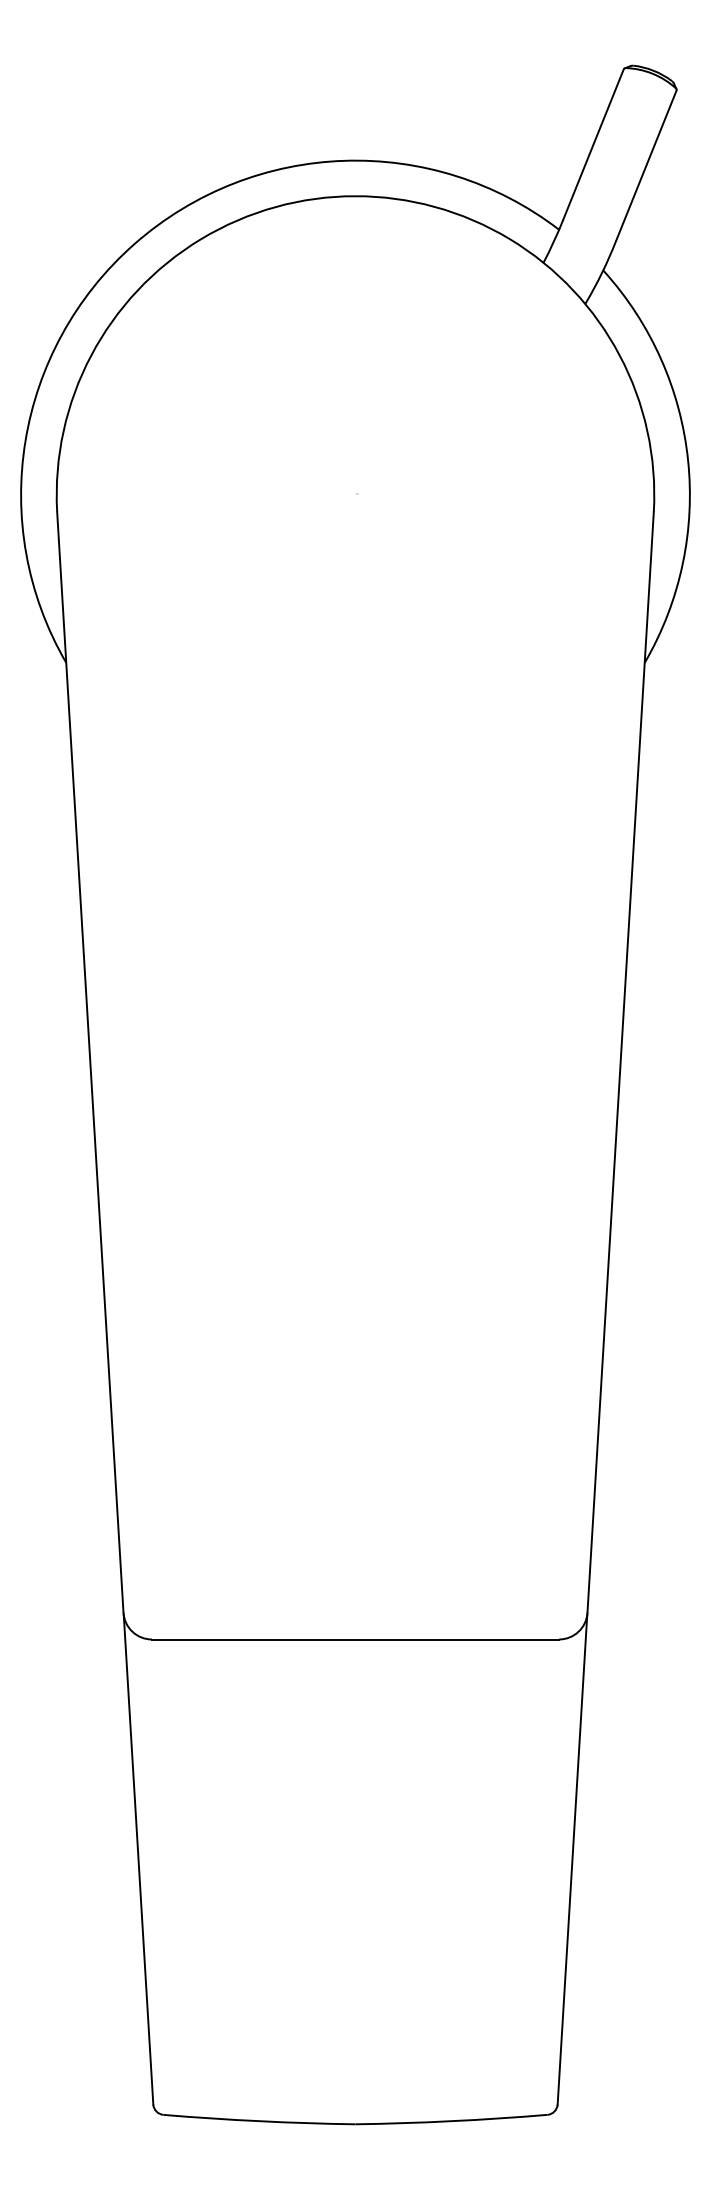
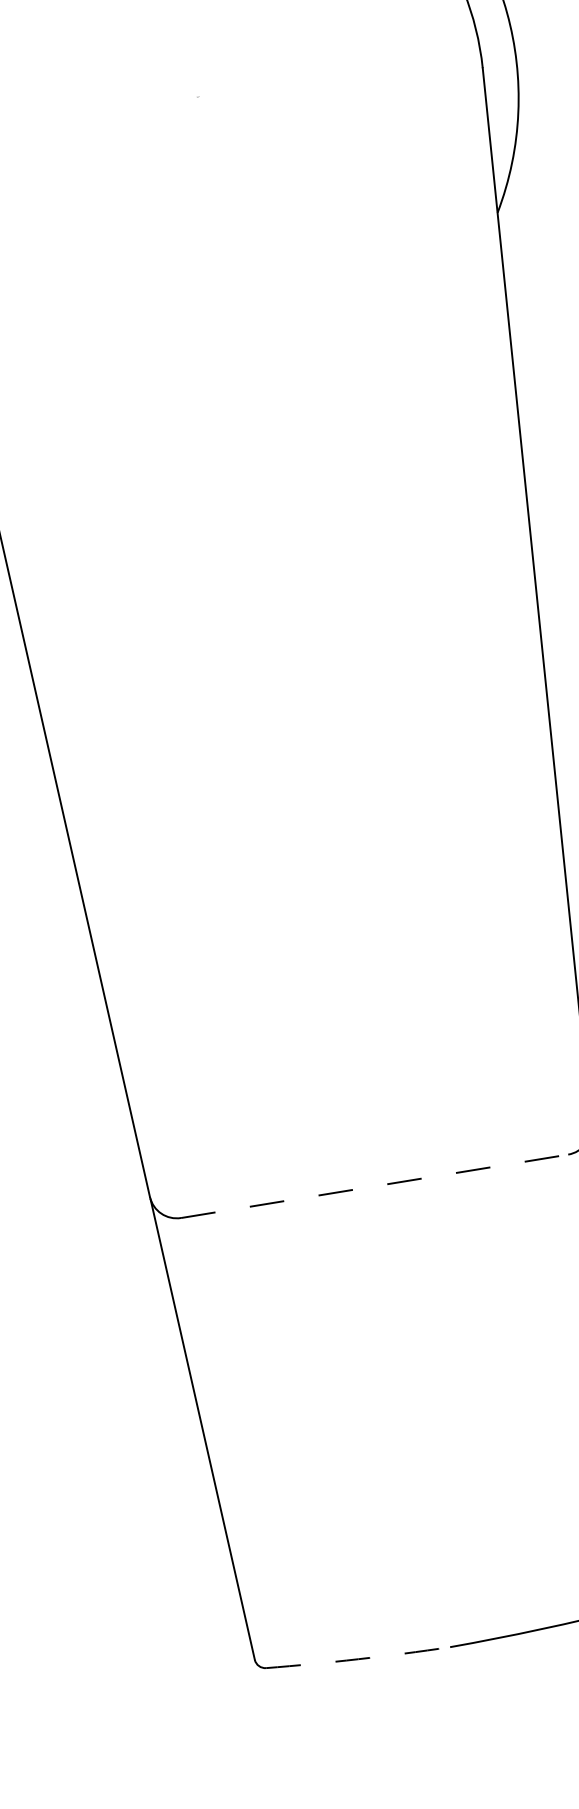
line: (355, 1639) -> (374, 1186), solid -> dashed
arc: (259, 2121) -> (358, 1659), solid -> dashed

